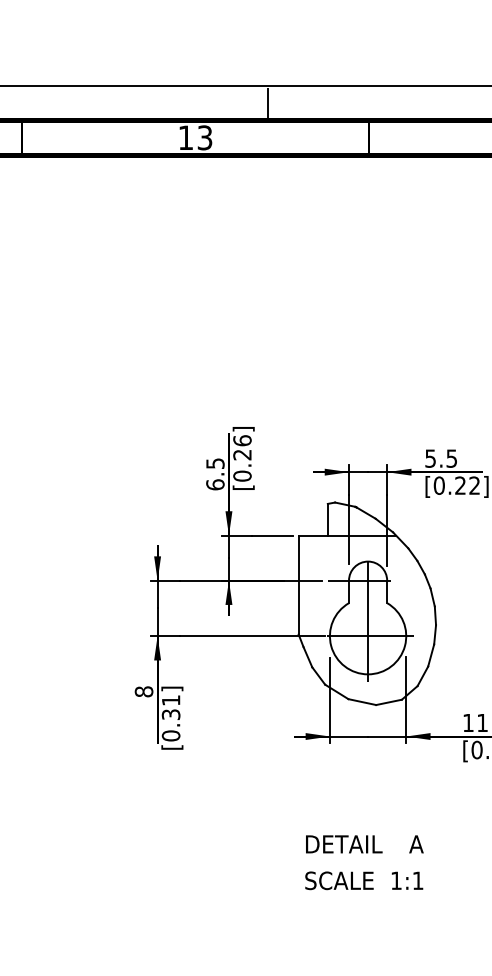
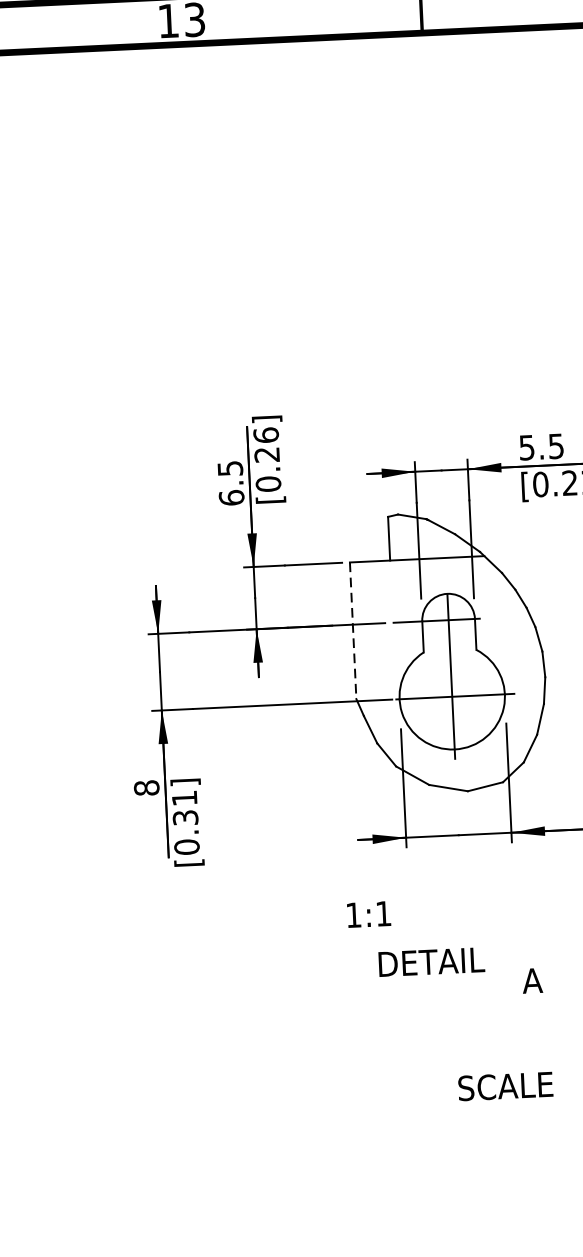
line: (298, 585) -> (352, 631), solid -> dashed
text: (344, 844) -> (432, 962), moved
text: (339, 880) -> (505, 1086), moved
text: (407, 880) -> (369, 914), moved

